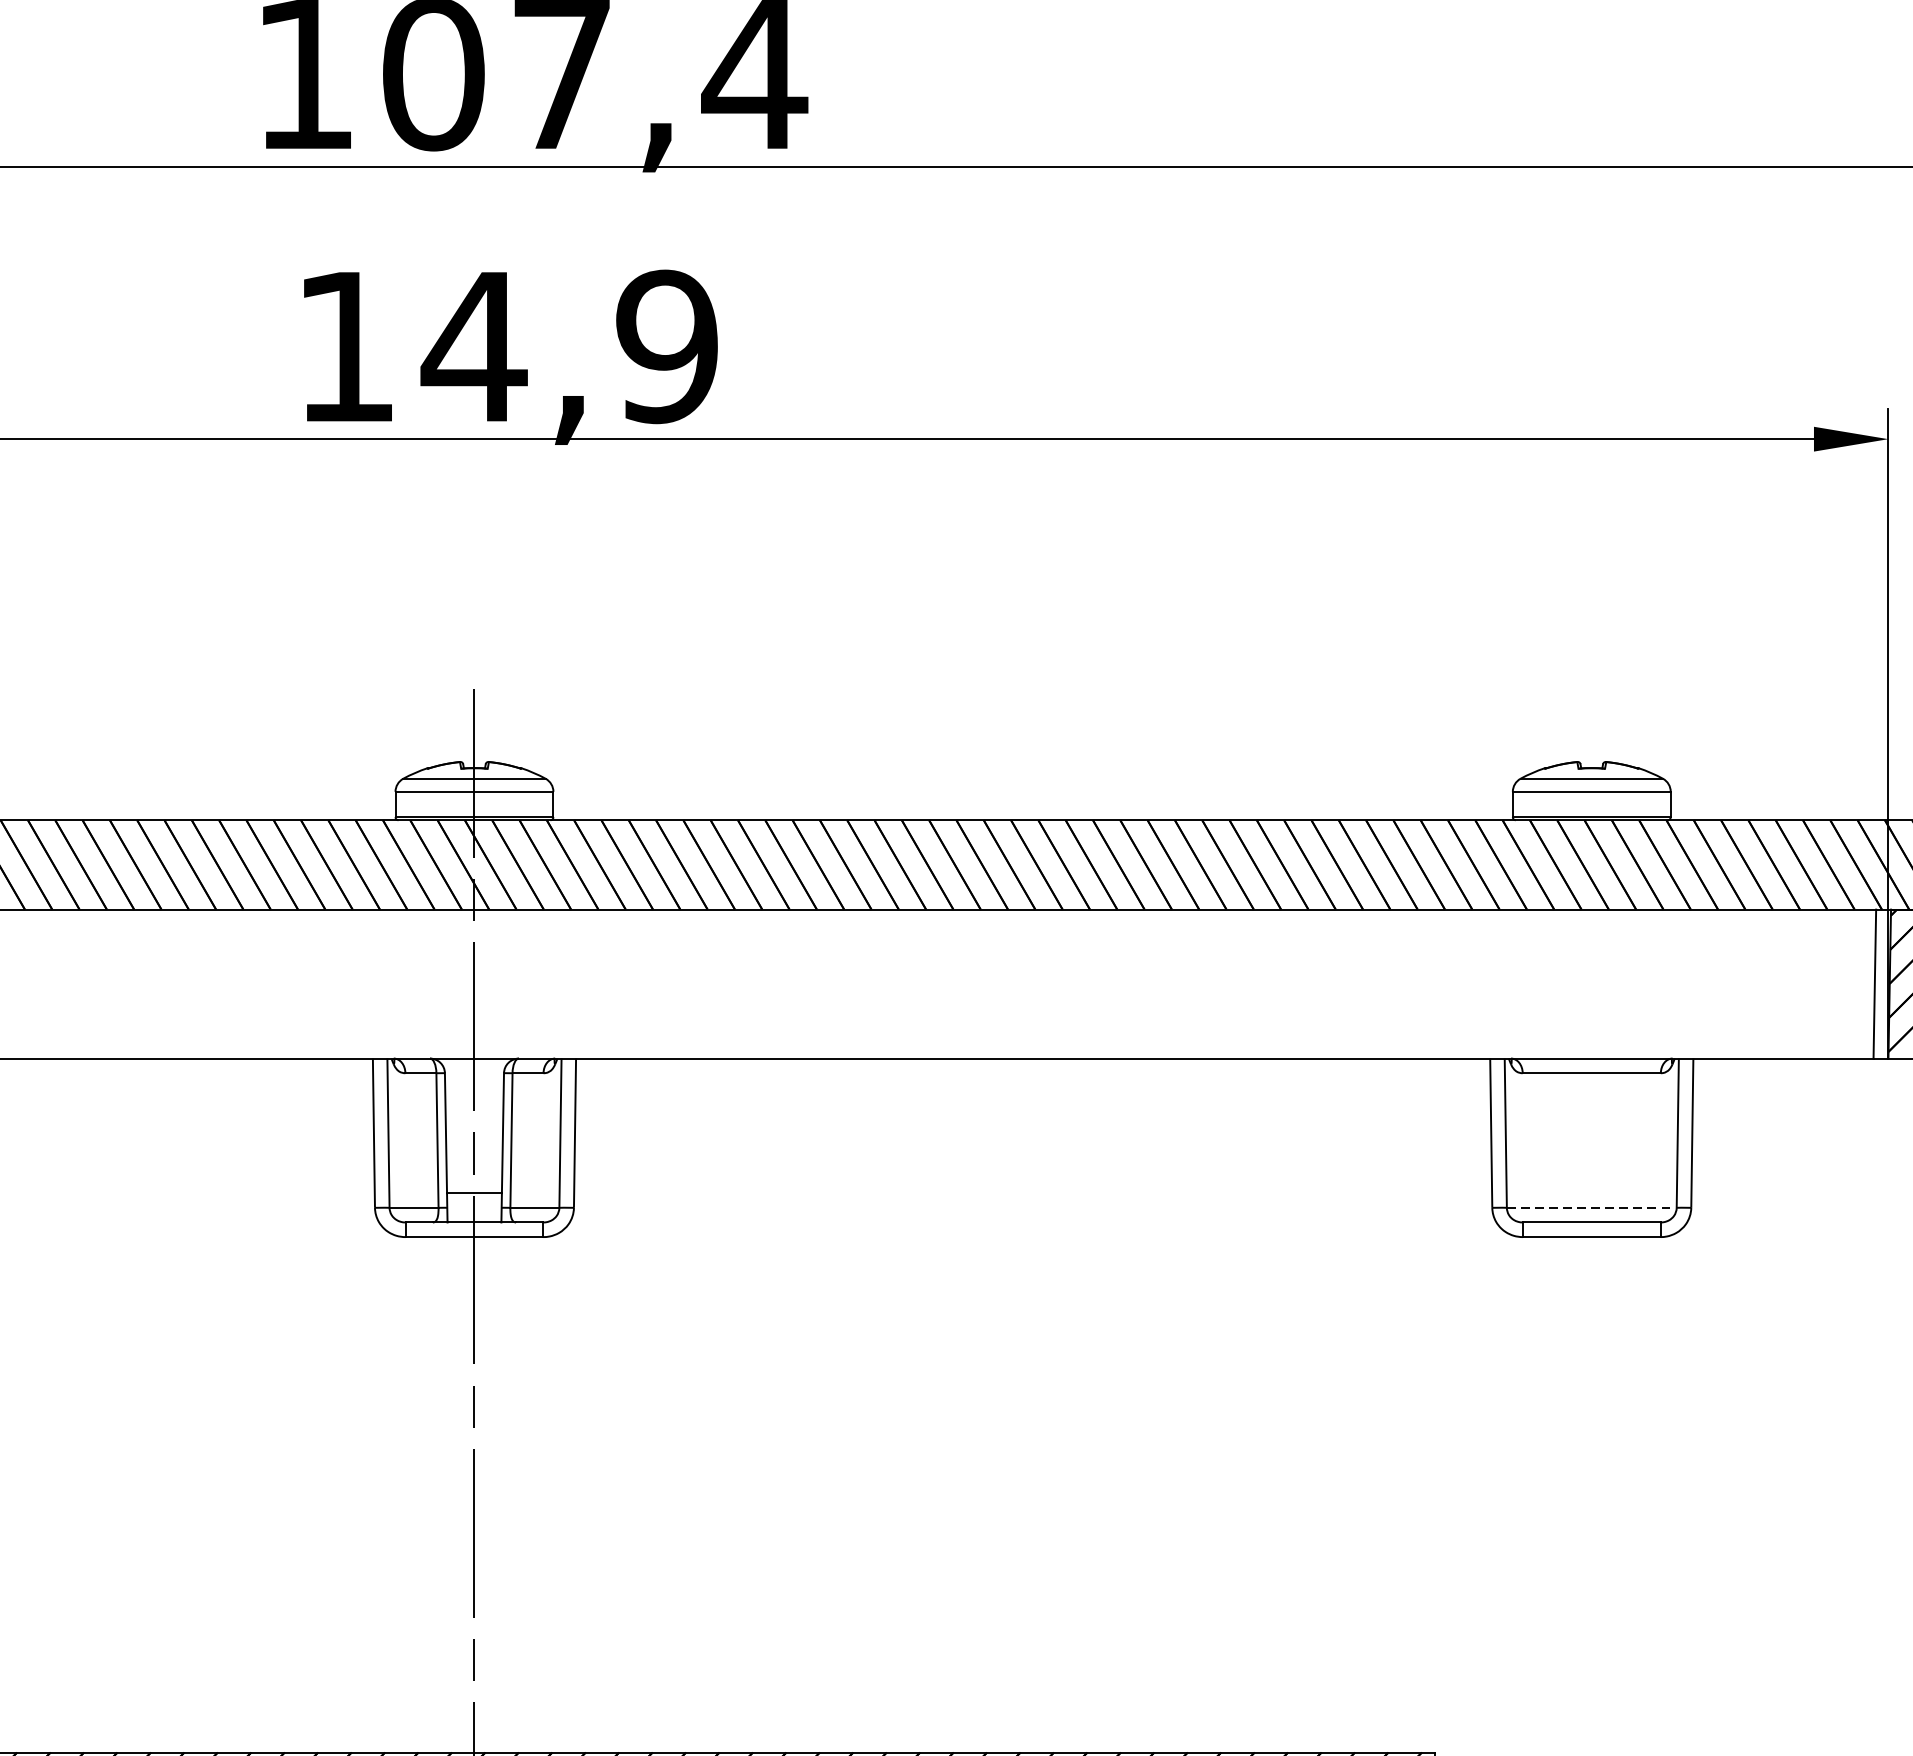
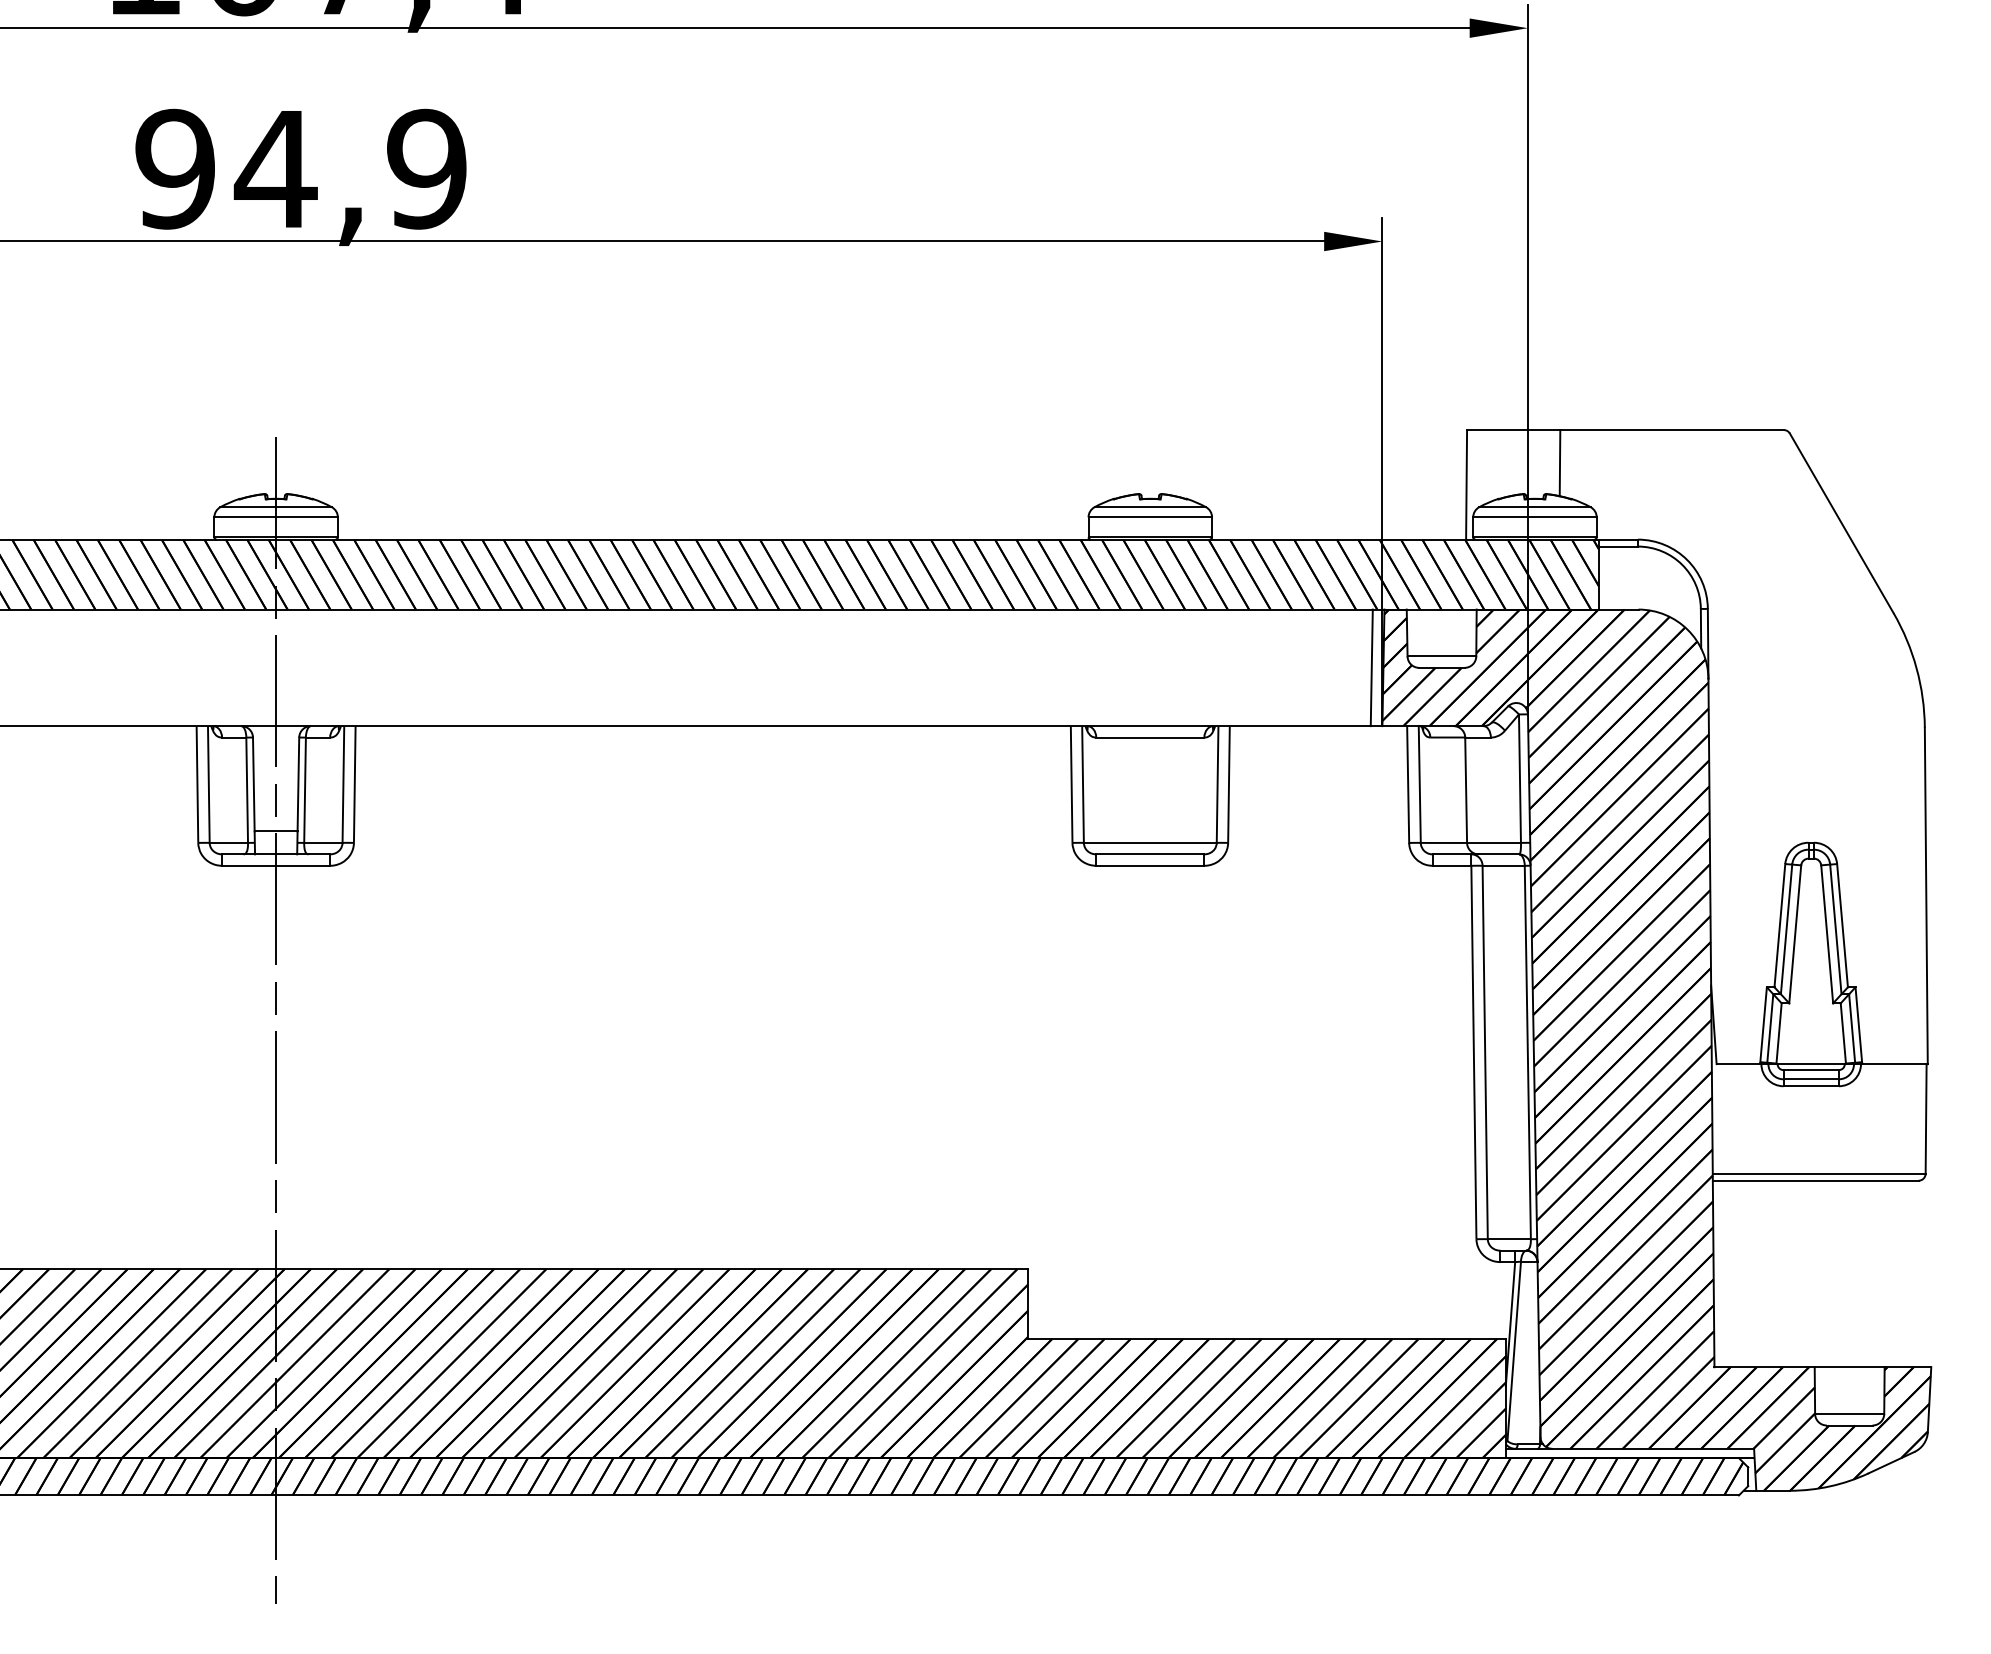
text: (344, 345) -> (174, 168), 14,9 -> 94,9
line: (1592, 1207) -> (1150, 842), dashed -> solid

